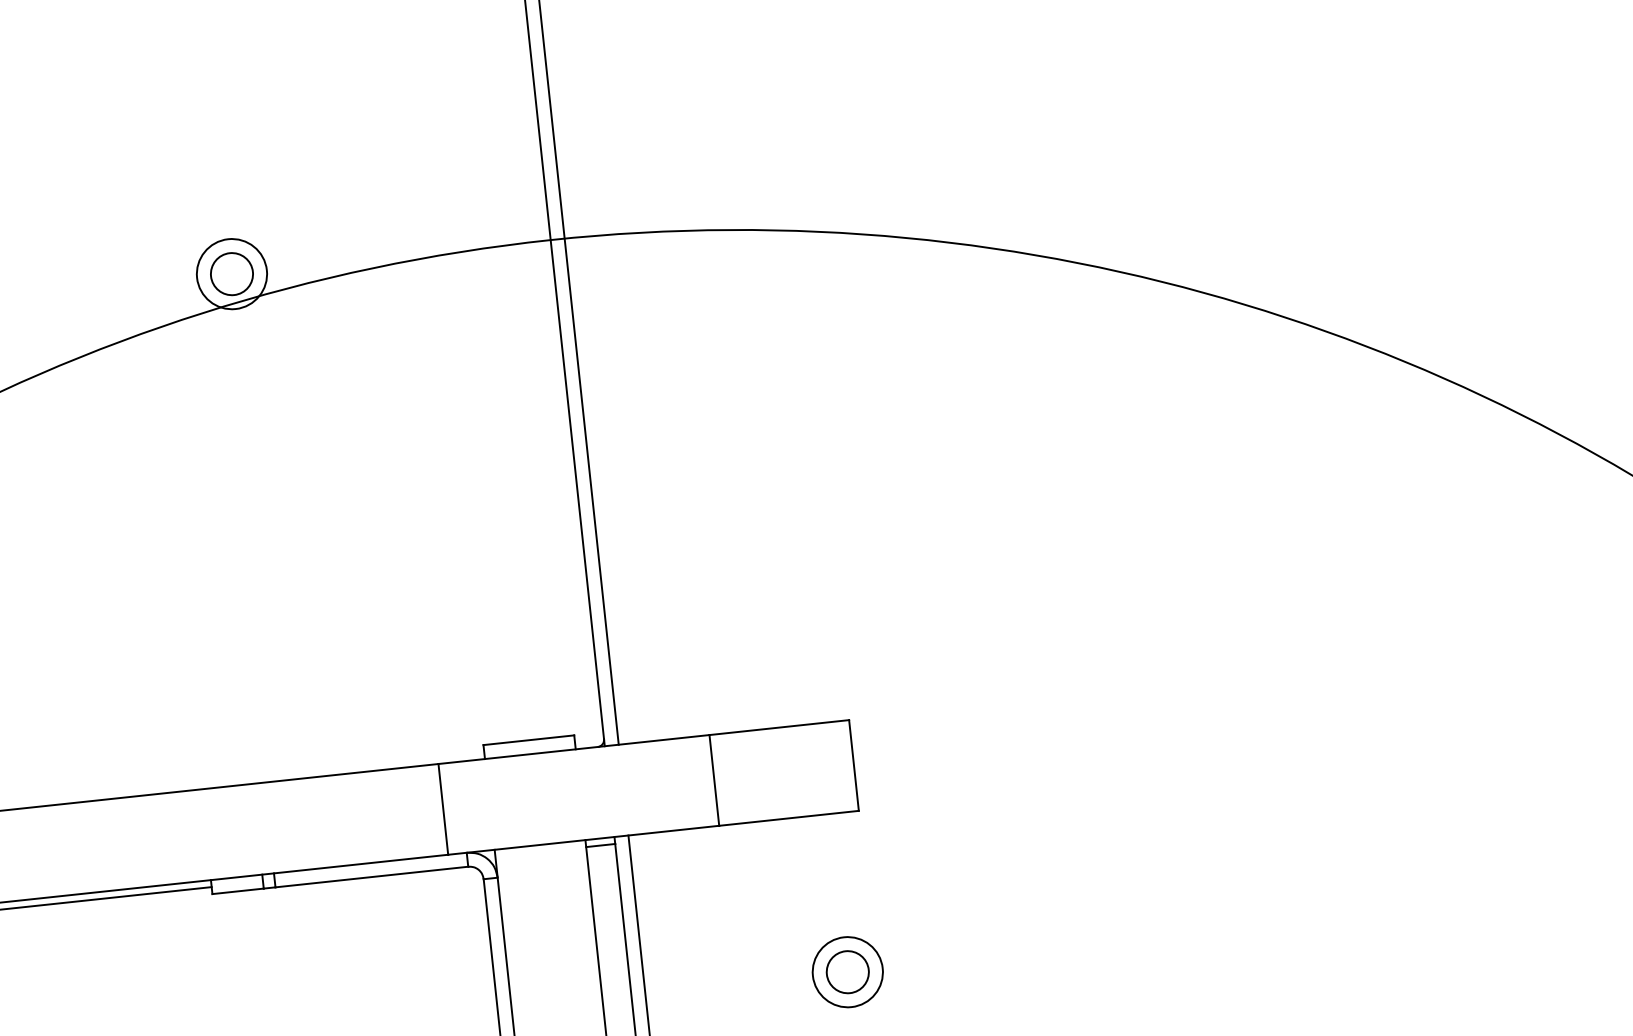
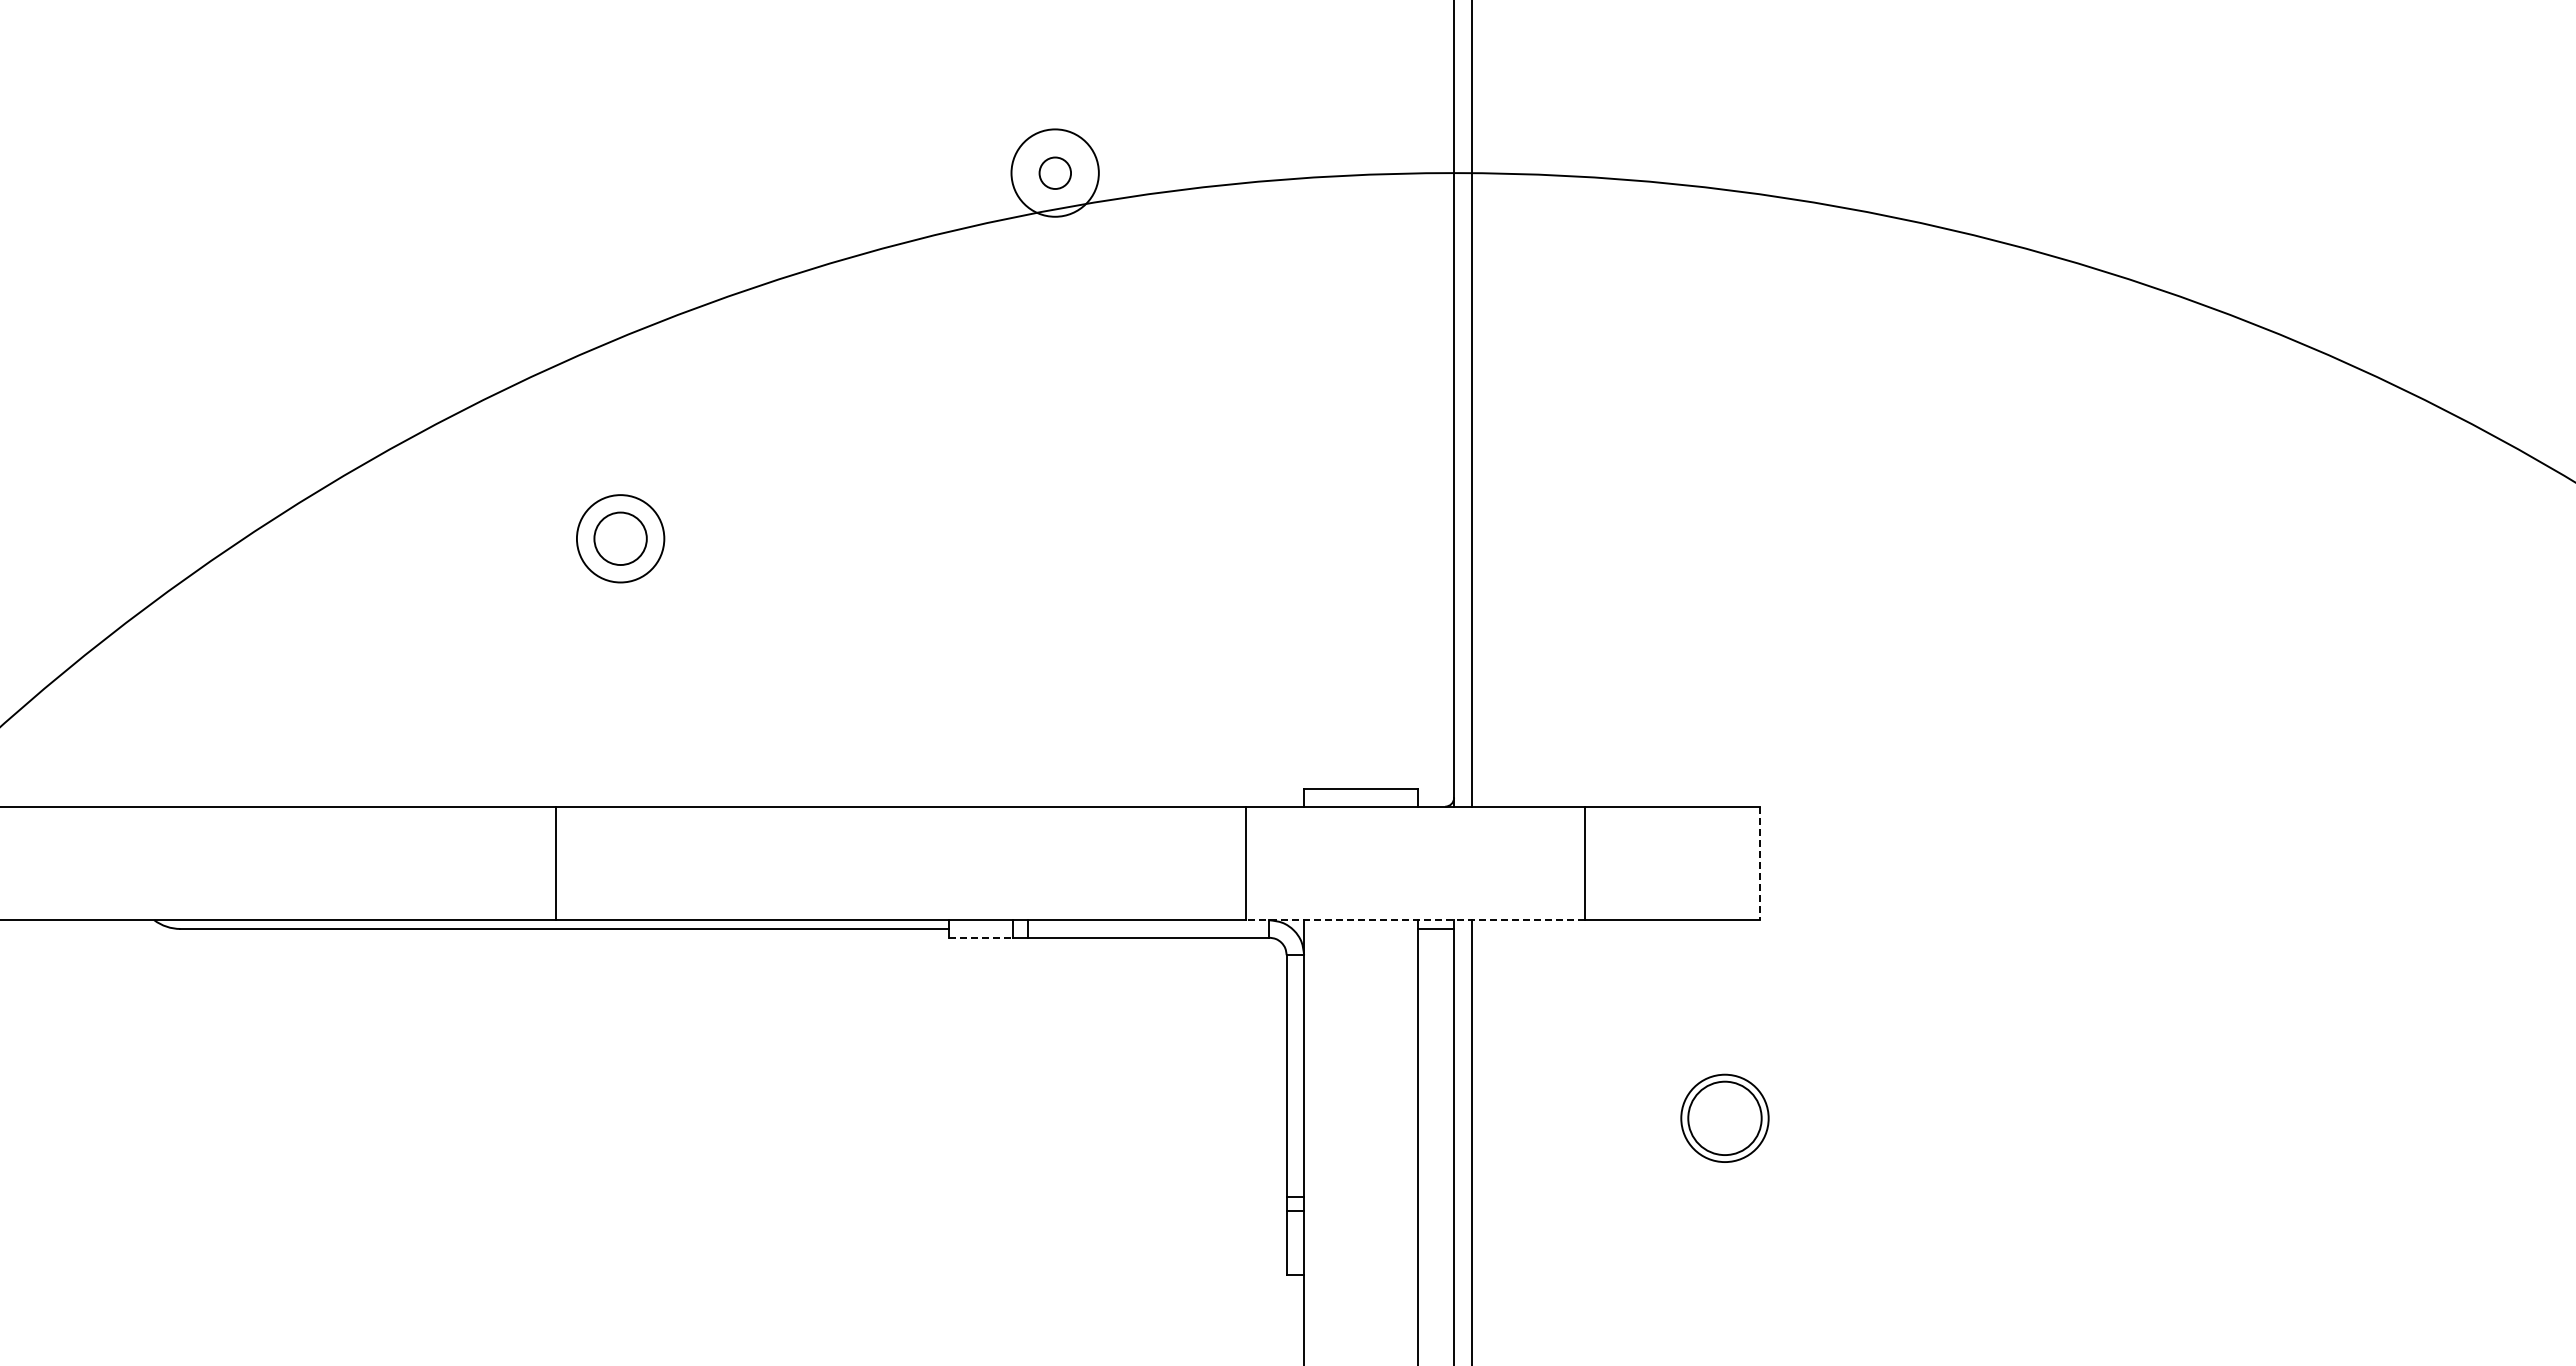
circle: (232, 274) -> (1055, 173), size x0.6
line: (853, 765) -> (1759, 863), solid -> dashed
line: (583, 840) -> (1415, 920), solid -> dashed
line: (238, 891) -> (981, 937), solid -> dashed
circle: (847, 972) -> (1724, 1118), size x1.4

